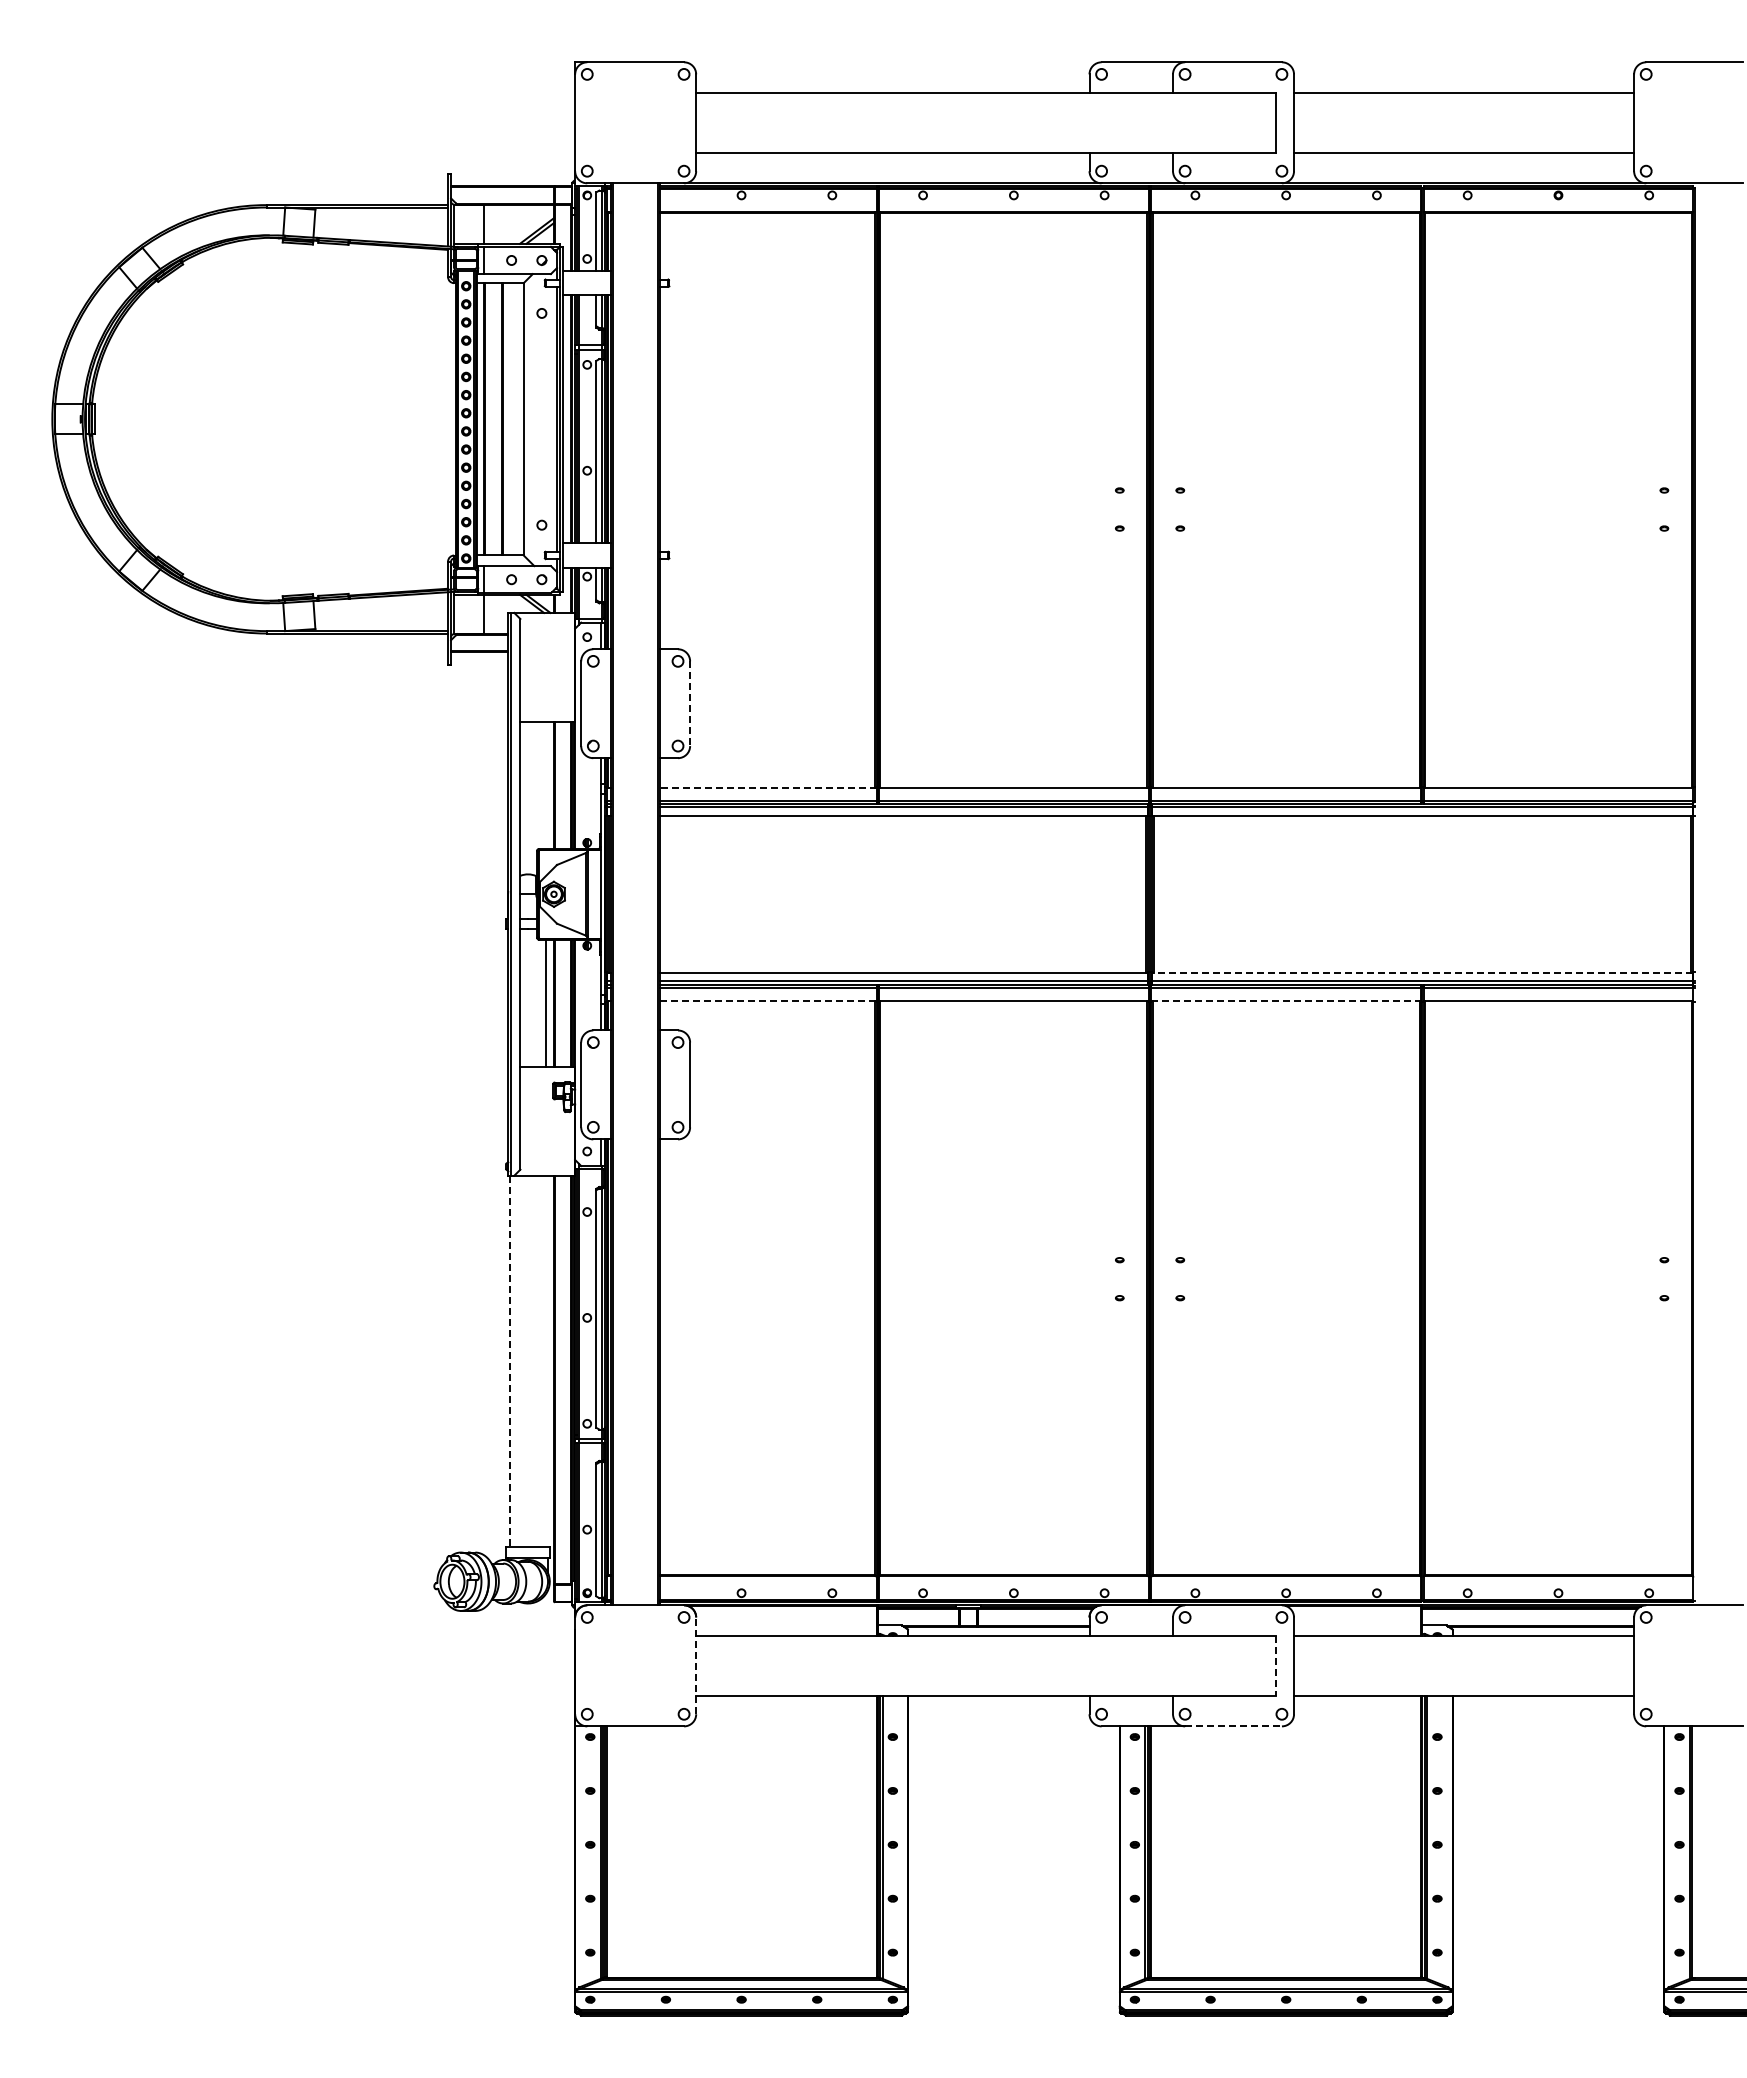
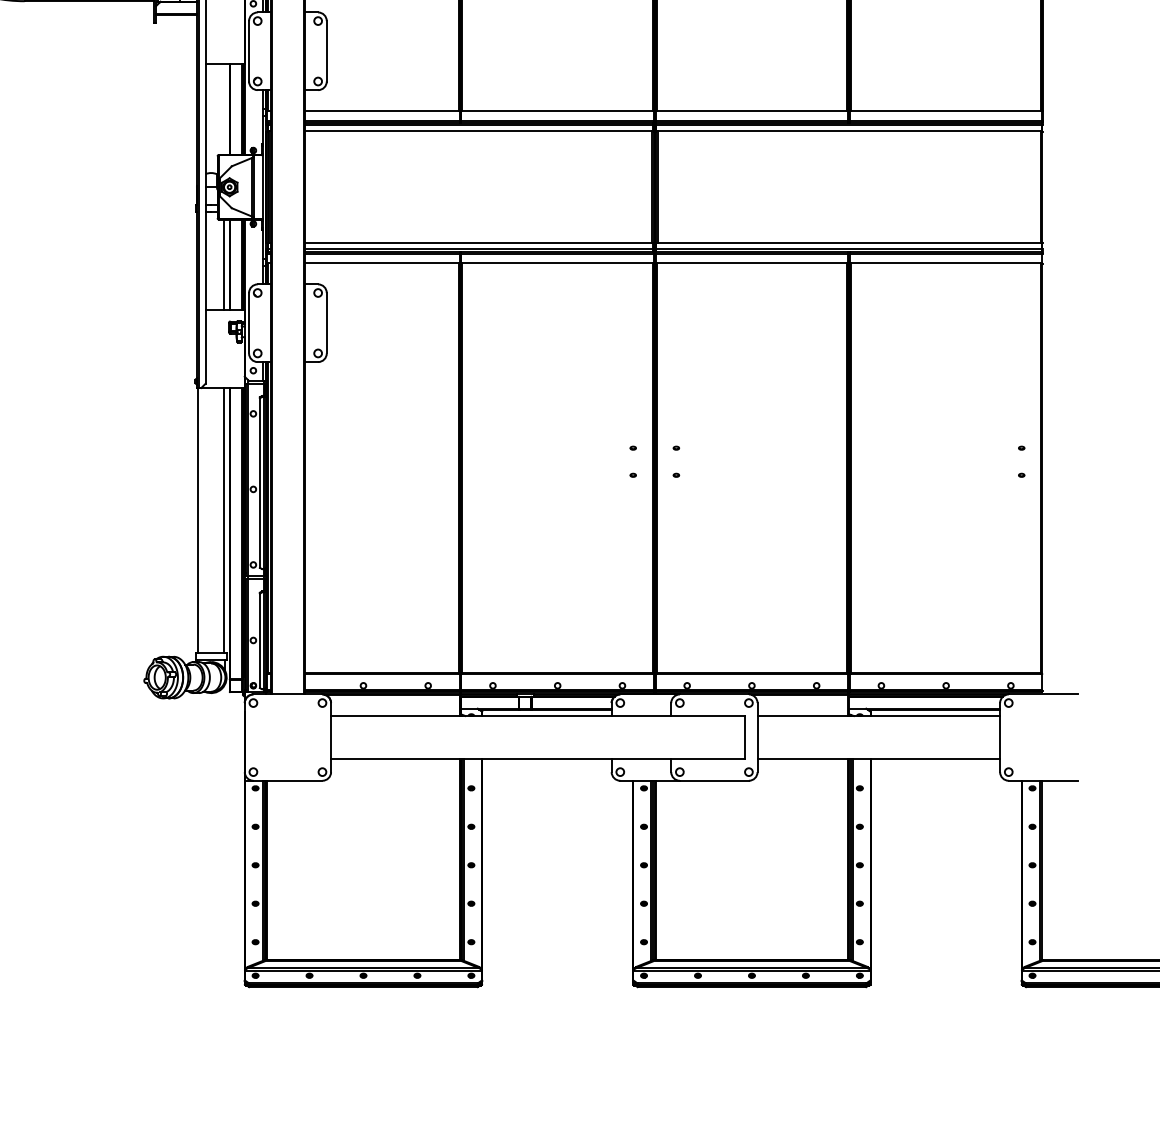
line: (690, 704) -> (327, 51), dashed -> solid
line: (767, 787) -> (381, 111), dashed -> solid
line: (1421, 973) -> (848, 243), dashed -> solid
line: (768, 1000) -> (382, 262), dashed -> solid
line: (1286, 1000) -> (752, 262), dashed -> solid
line: (546, 1360) -> (224, 519), added
line: (509, 1361) -> (197, 520), dashed -> solid
line: (696, 1665) -> (331, 737), dashed -> solid
line: (1276, 1666) -> (745, 738), dashed -> solid
line: (1234, 1726) -> (715, 780), dashed -> solid

